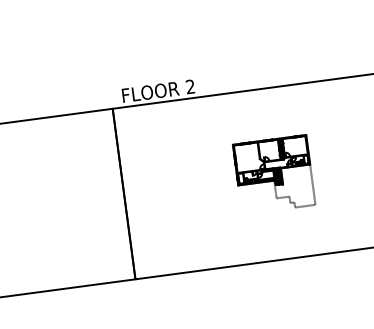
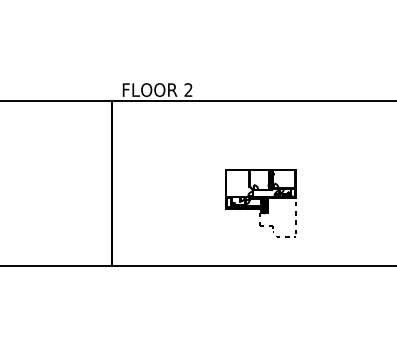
part: (273, 175) -> (260, 203), moved

